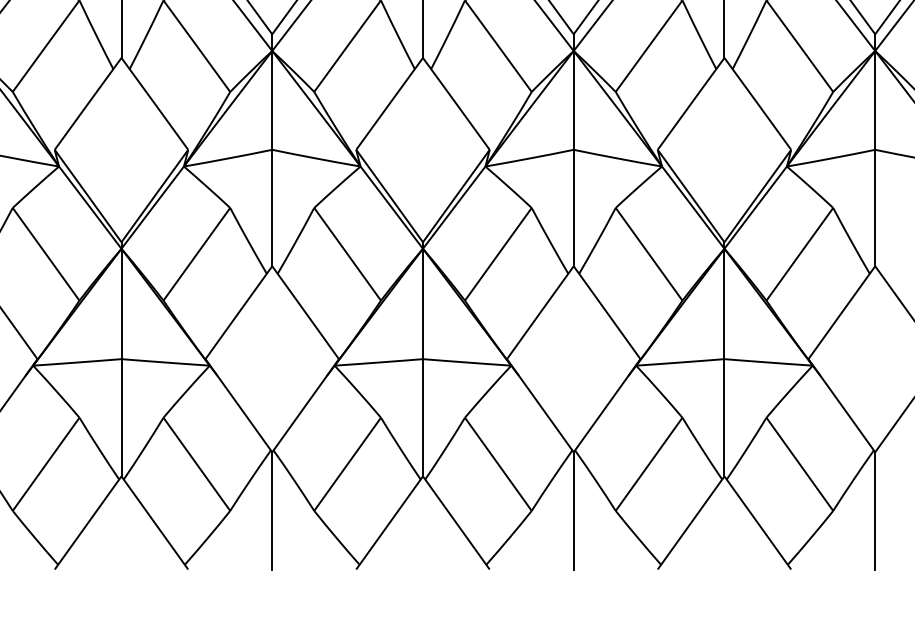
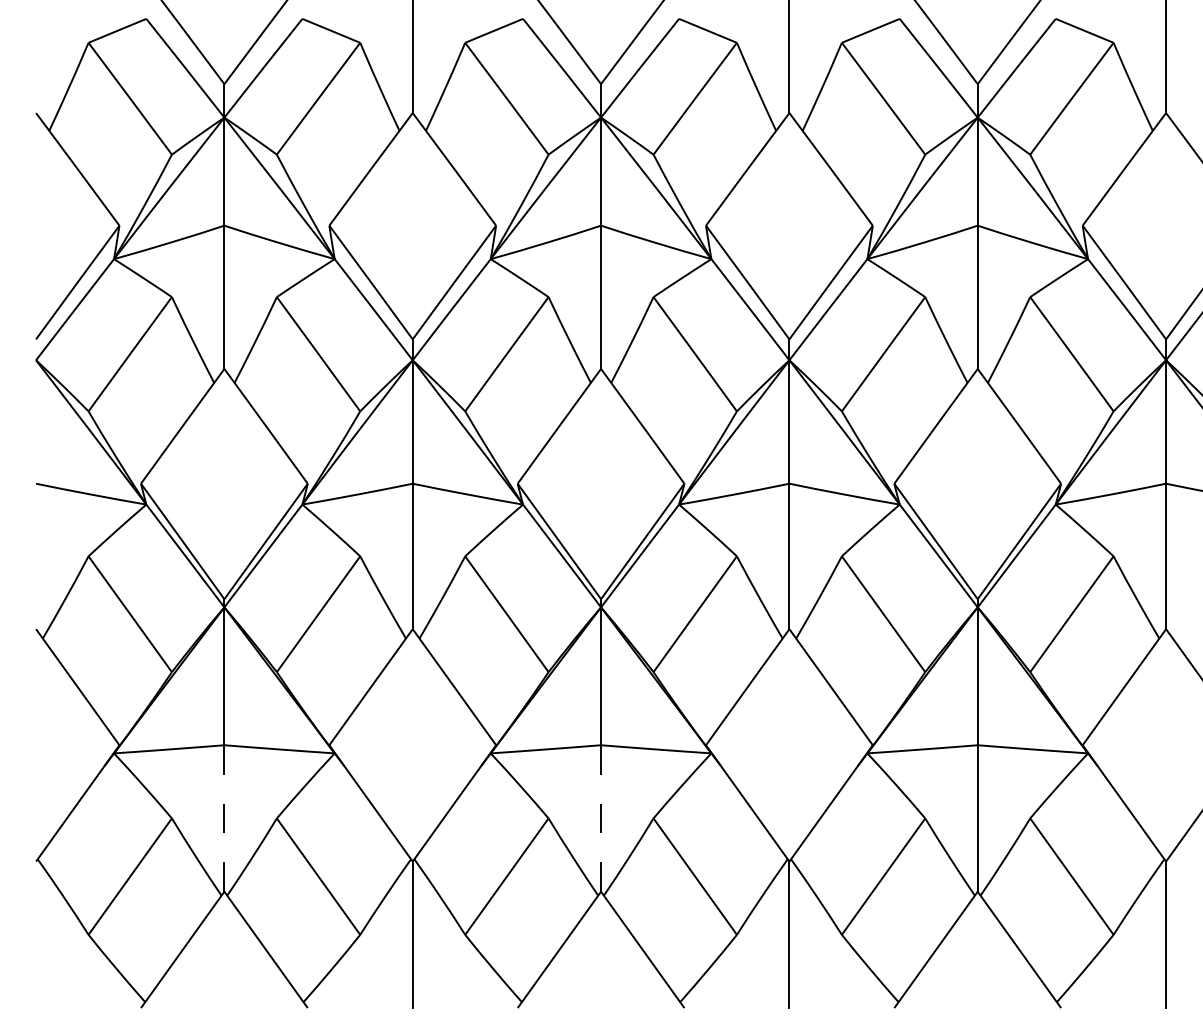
line: (121, 416) -> (224, 817), solid -> dashed
line: (423, 416) -> (601, 817), solid -> dashed

